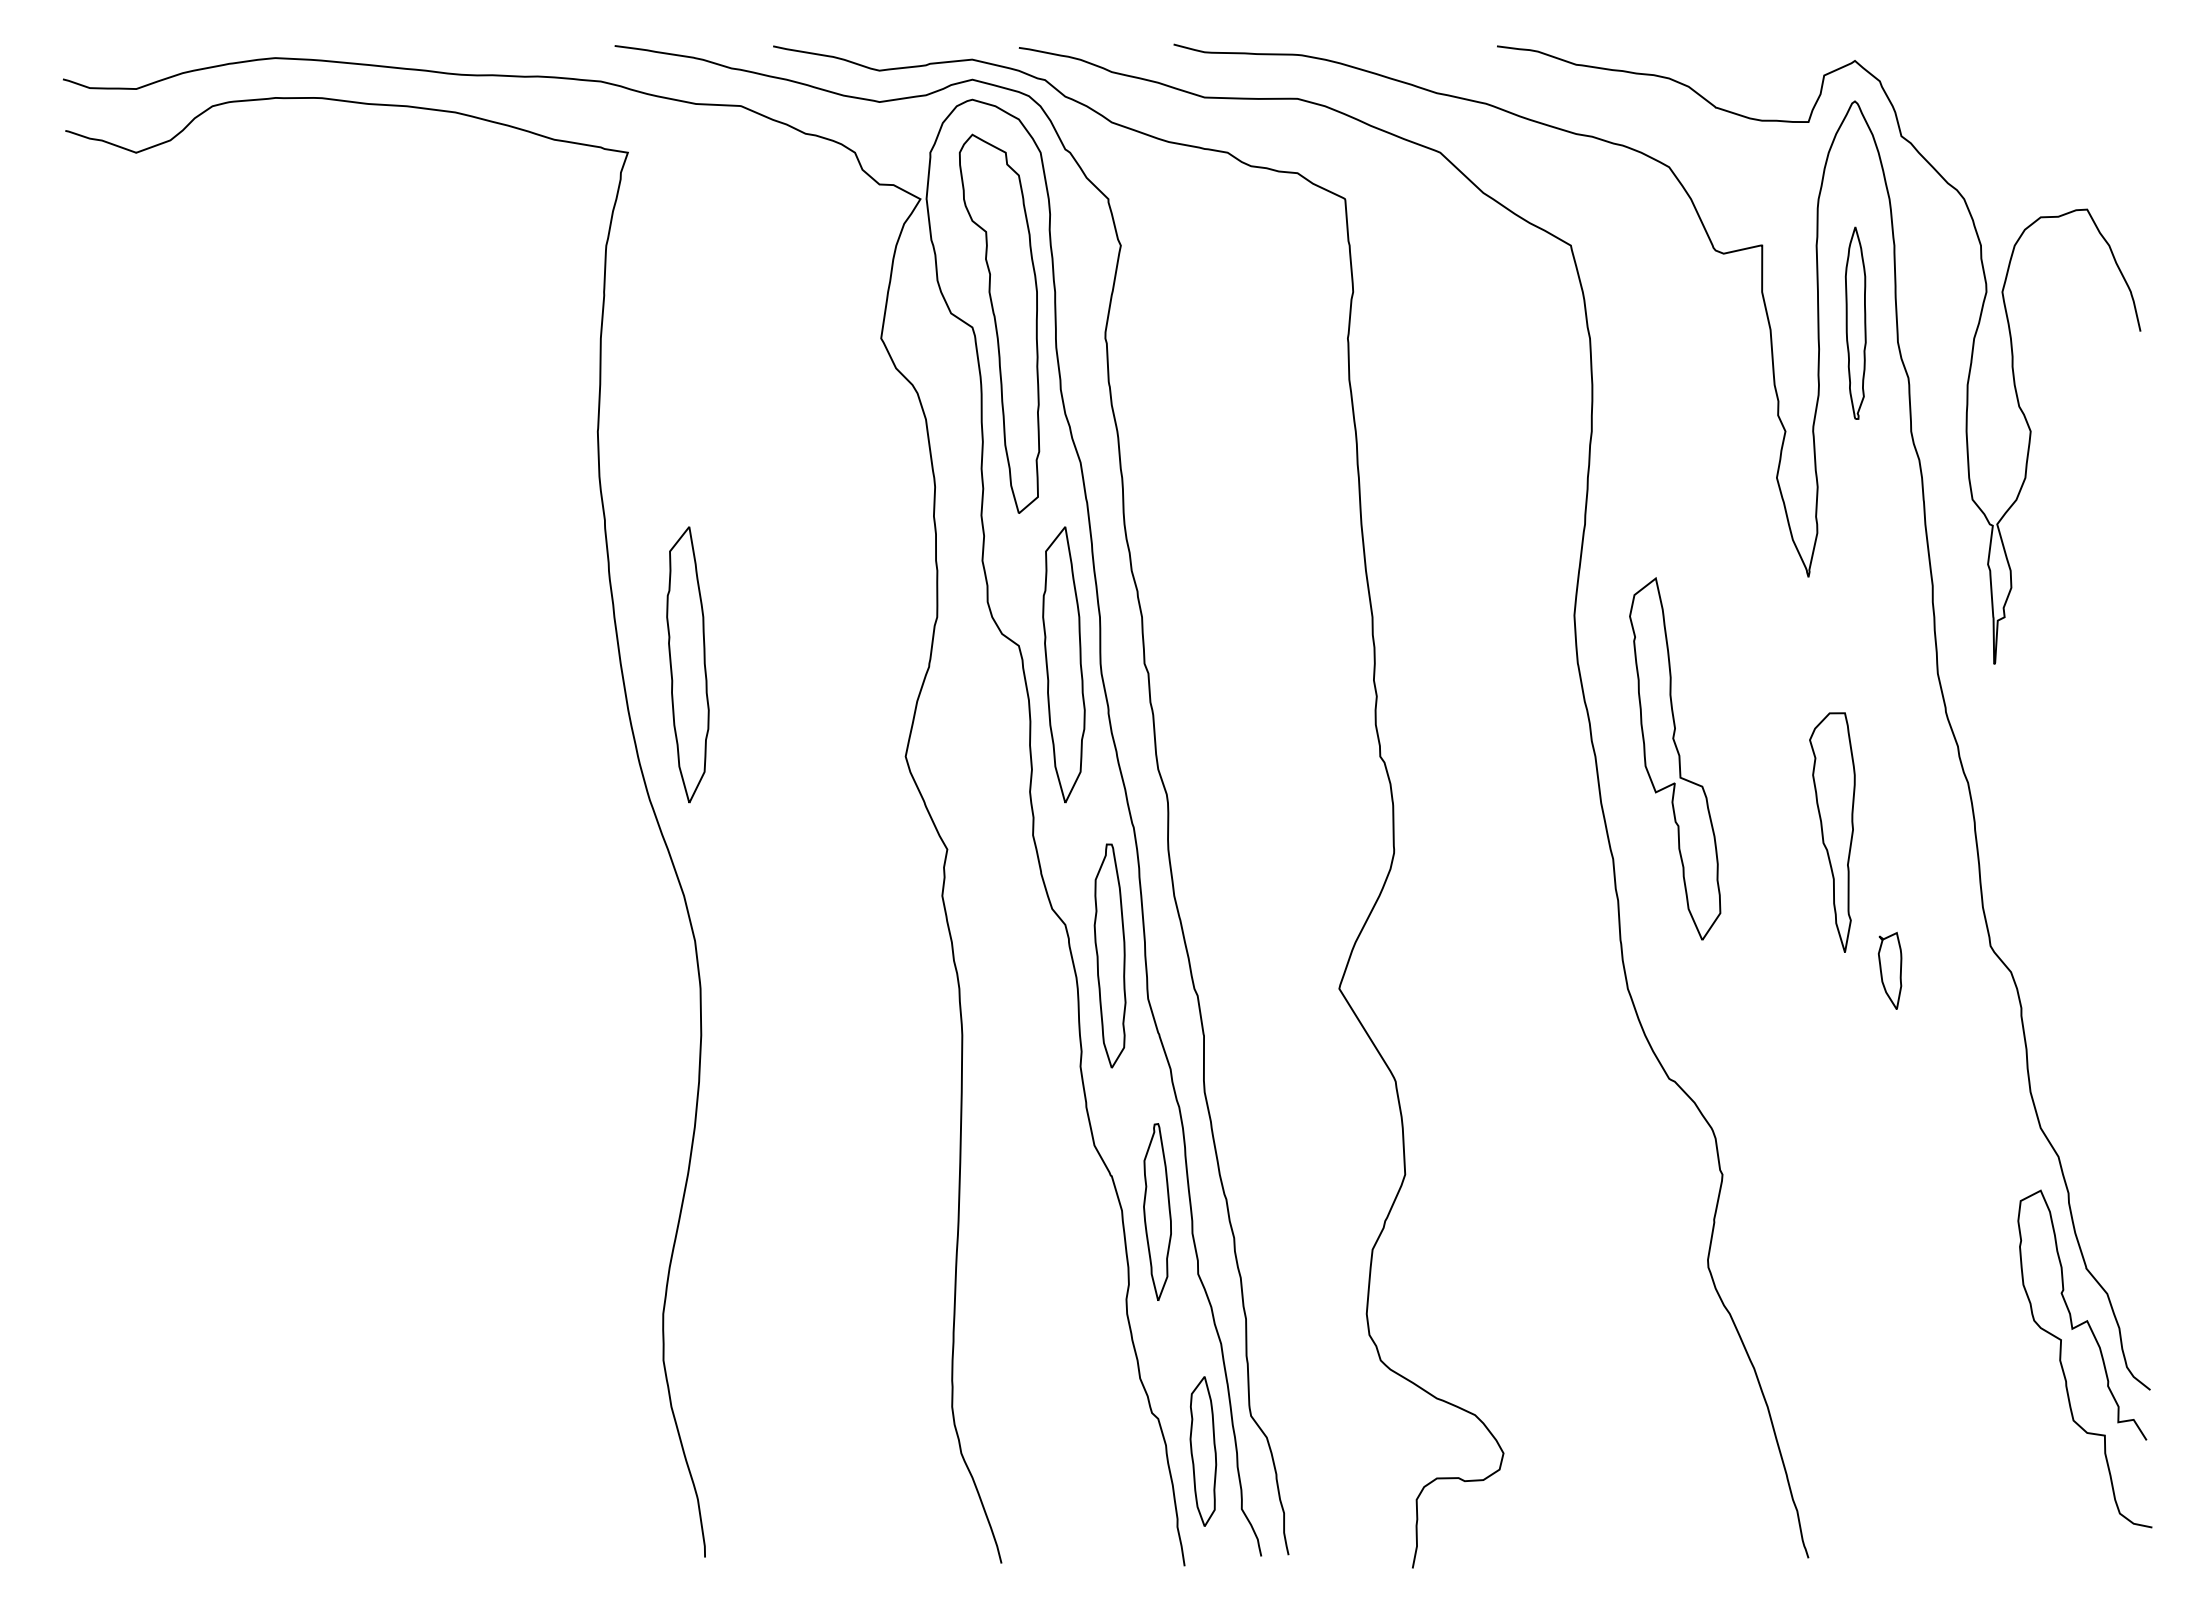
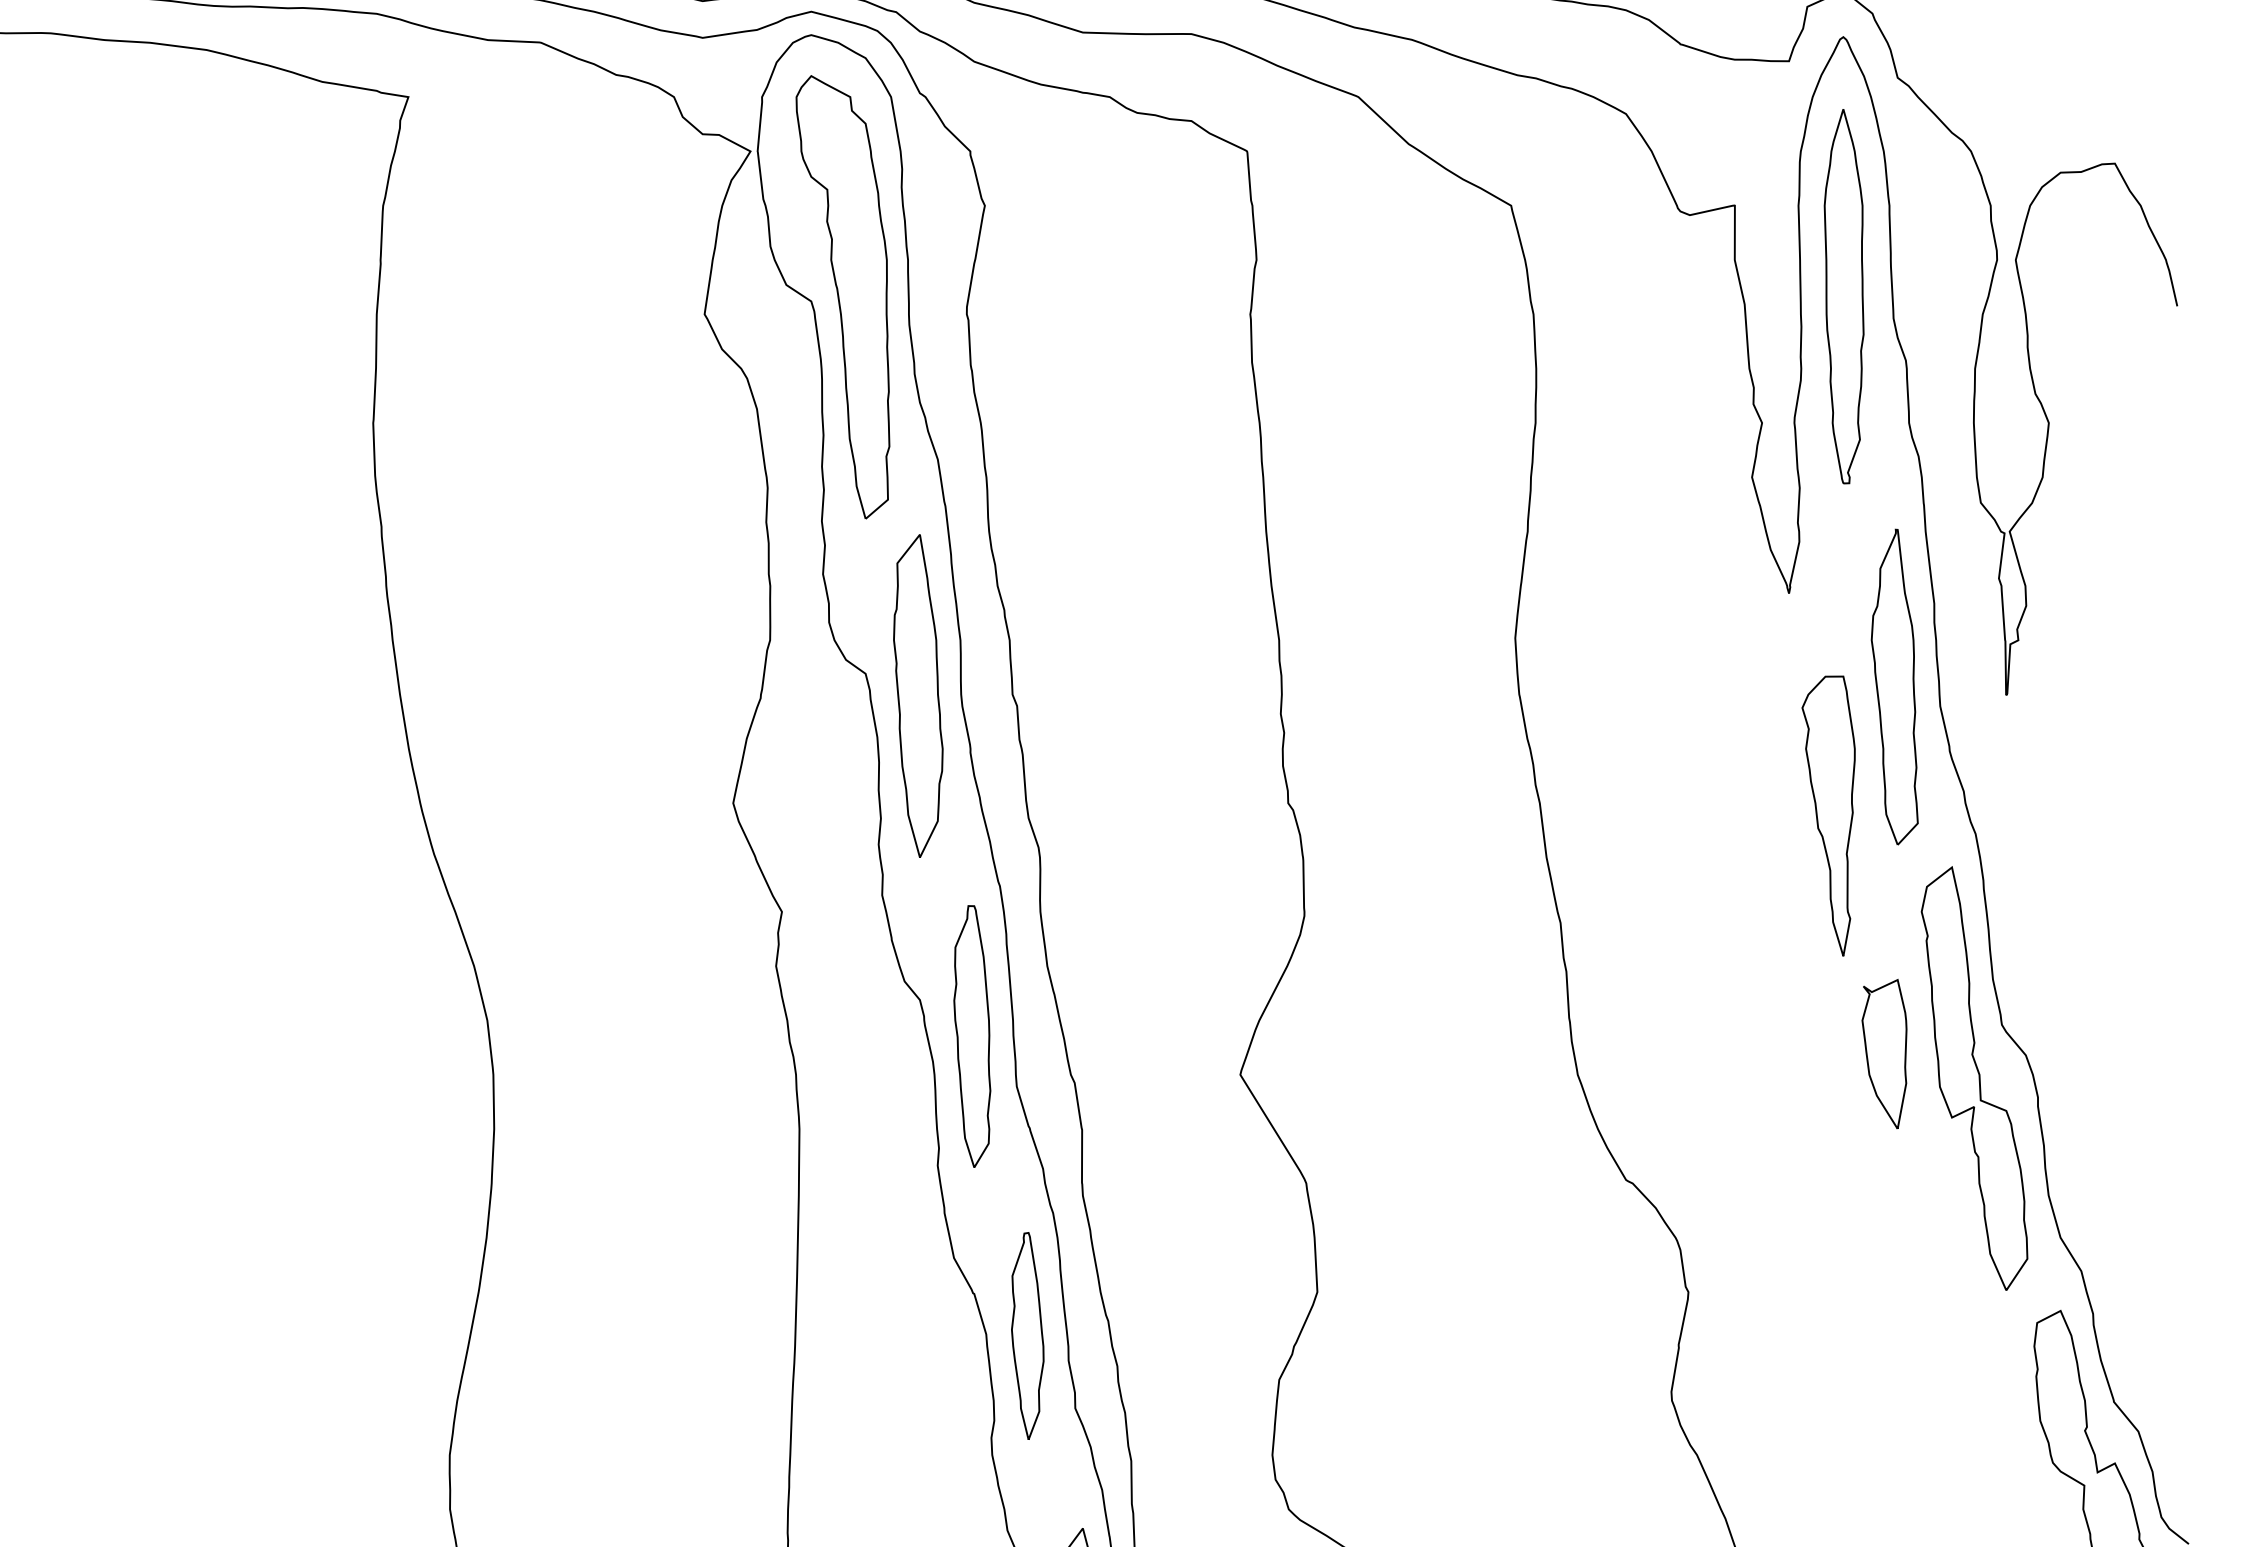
part: (1855, 322) -> (1843, 295), size x1.67
part: (1898, 656) -> (1894, 686), added
part: (687, 664) -> (478, 695), removed
part: (1675, 758) -> (1974, 1077), moved
part: (1832, 832) -> (1828, 816), moved
part: (1889, 970) -> (1883, 1053), size x1.67

